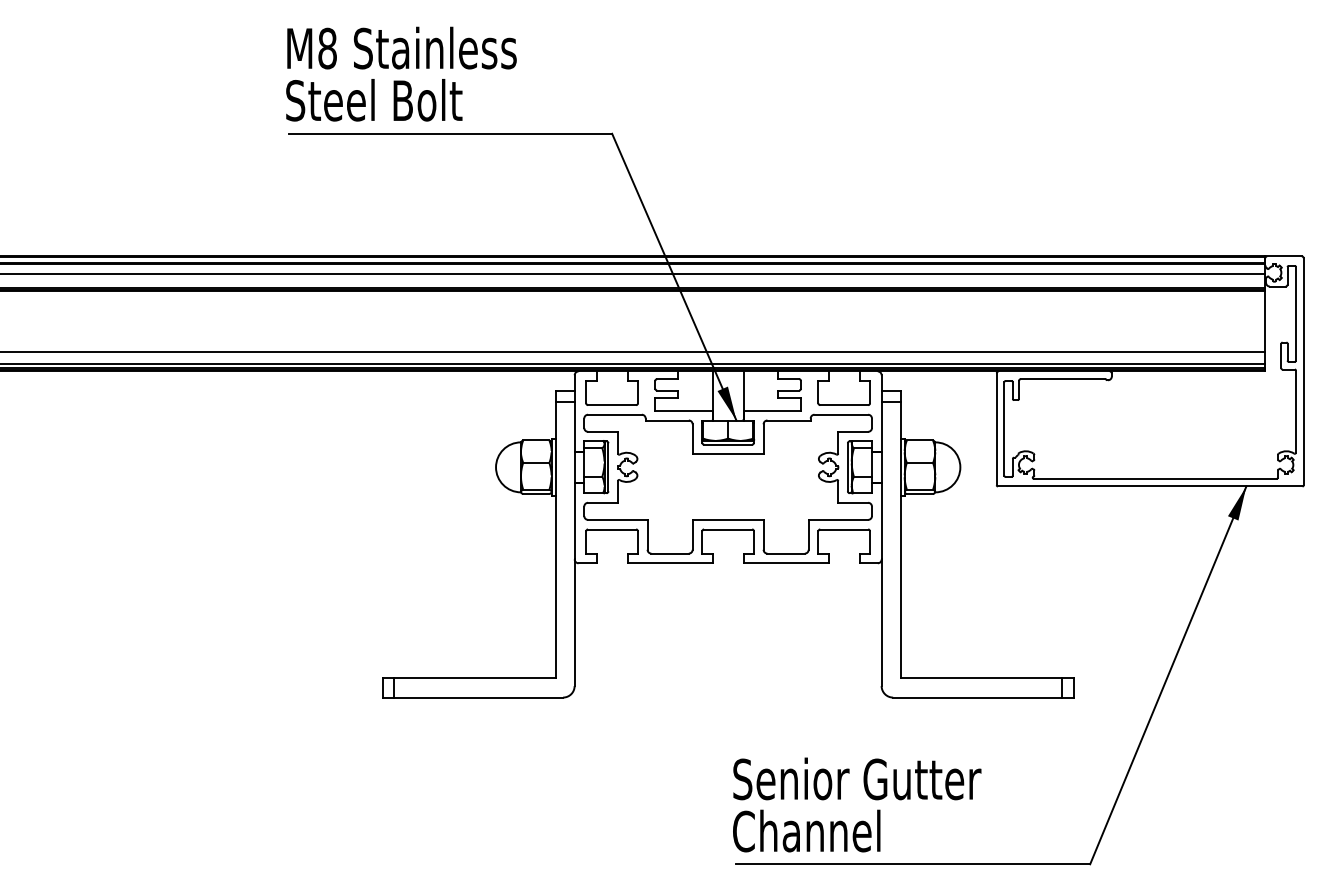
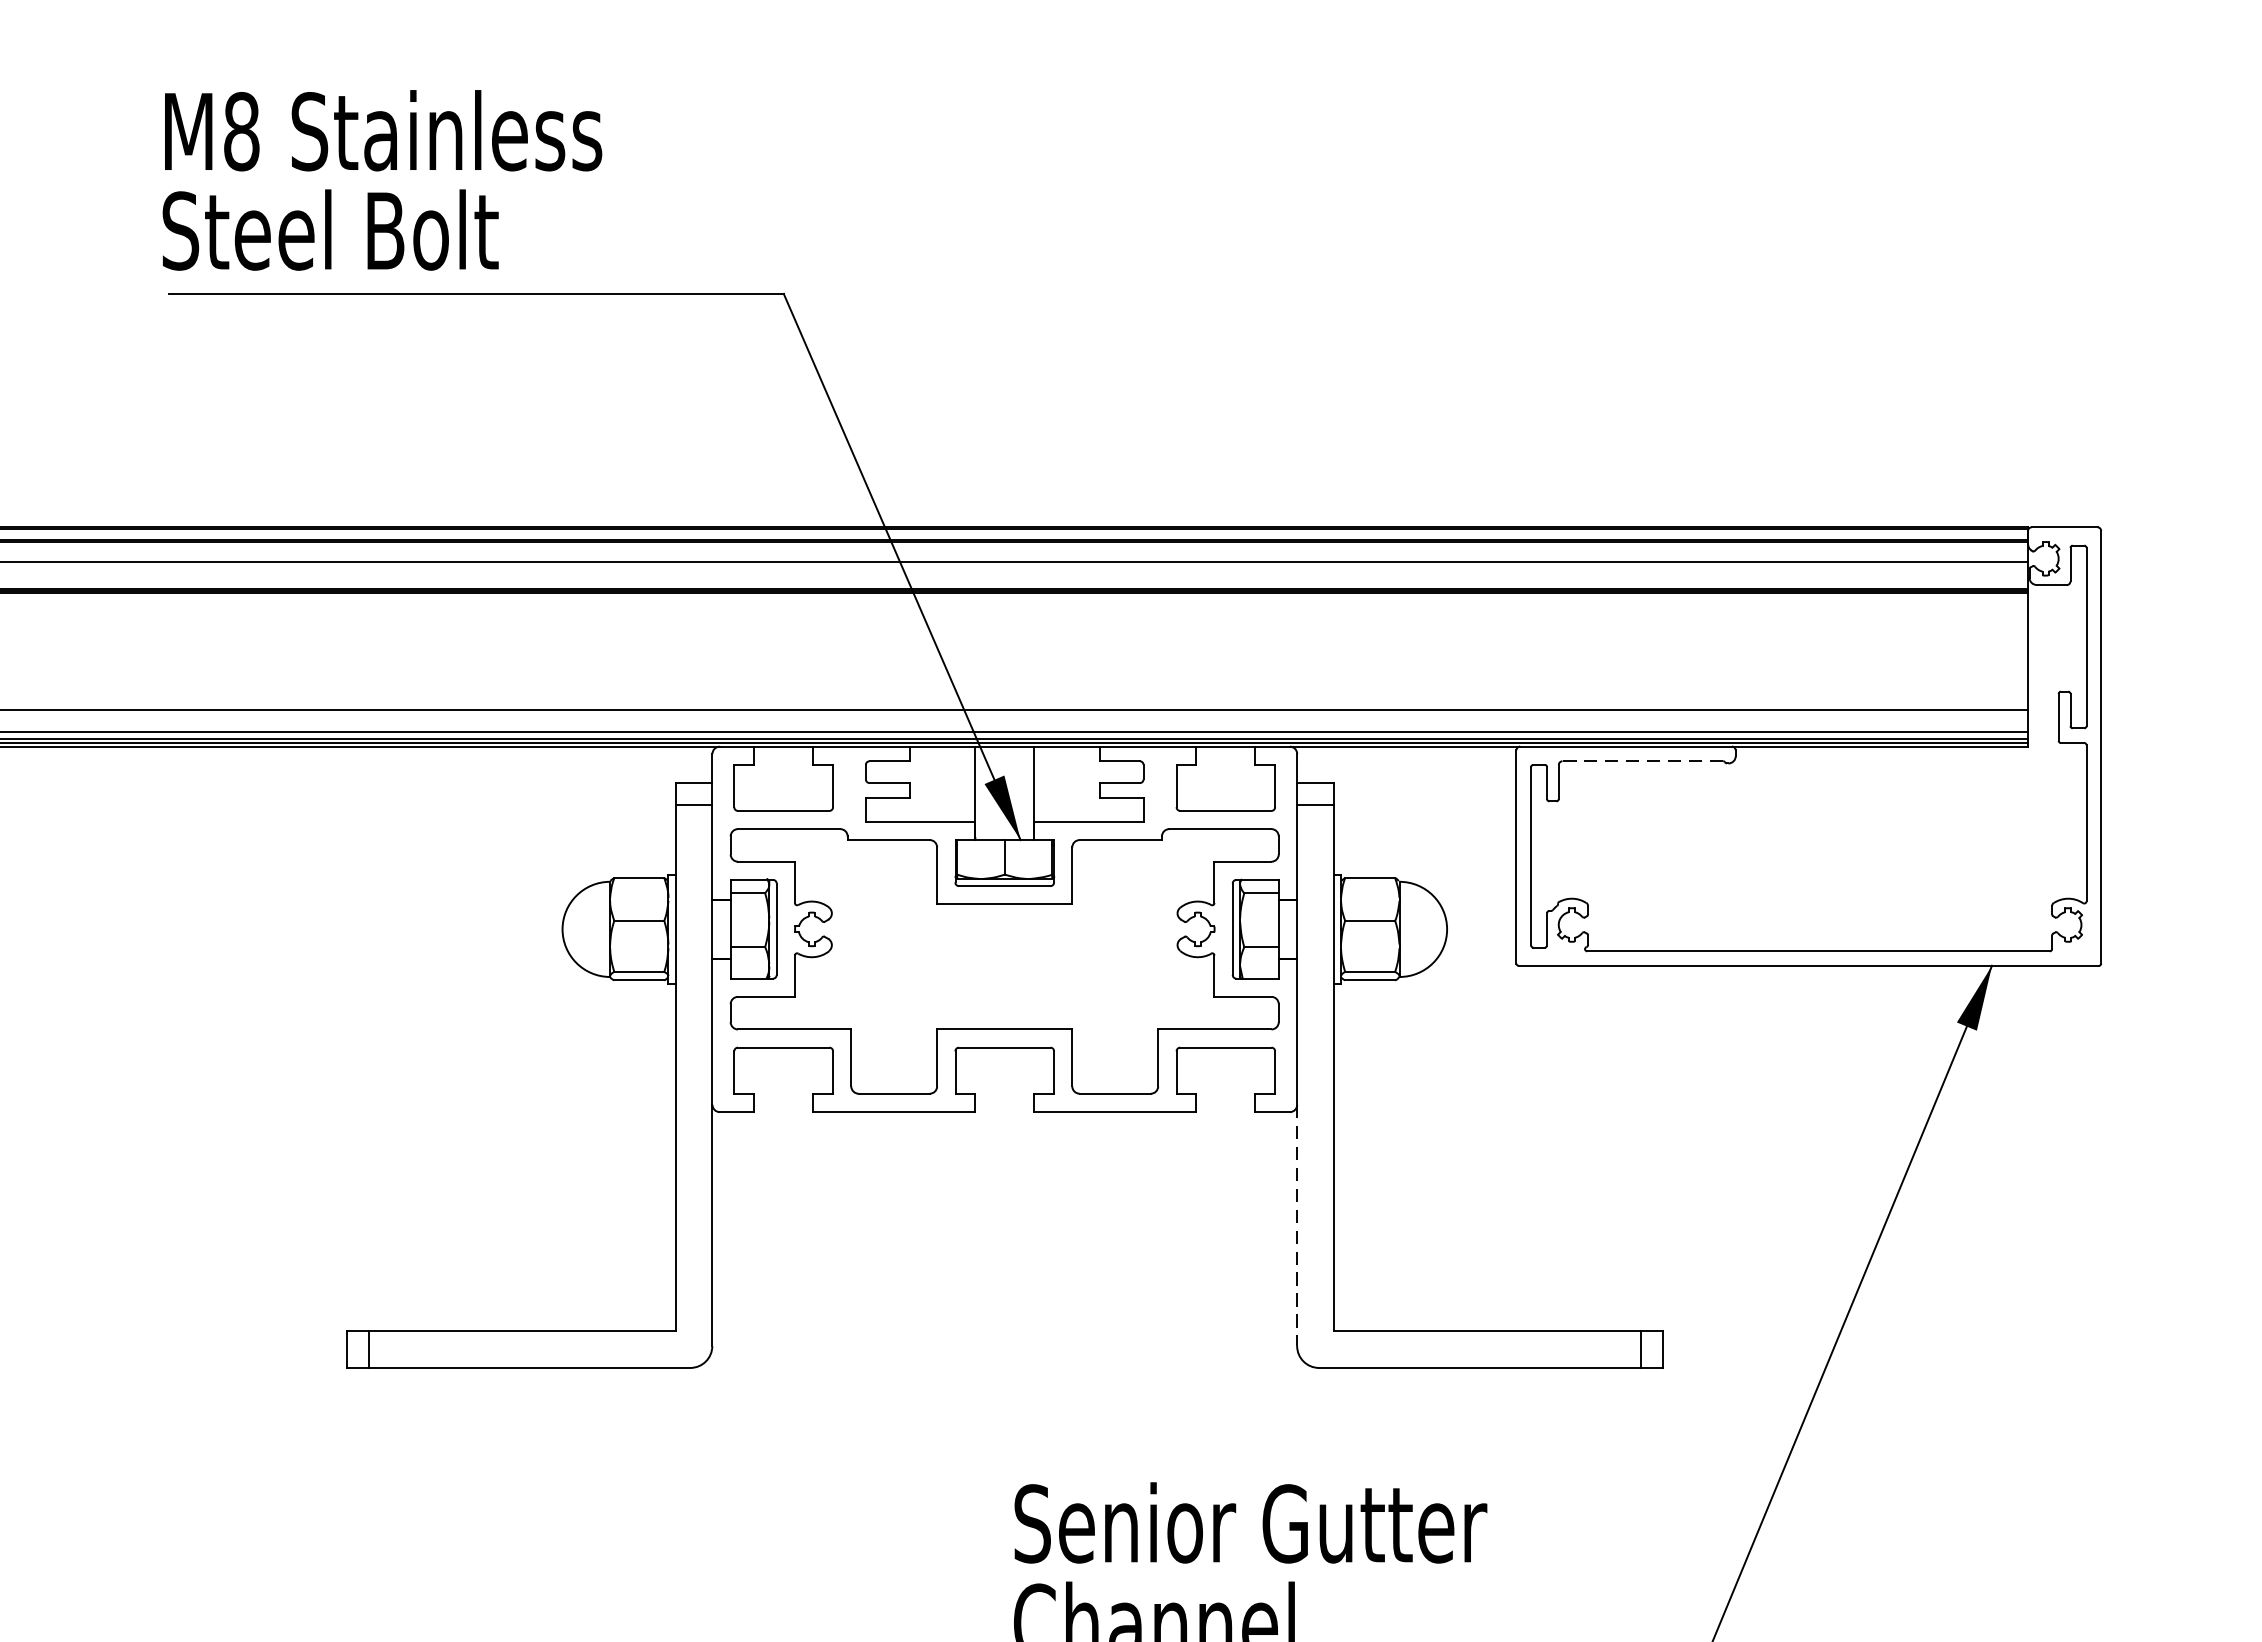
line: (1062, 379) -> (1641, 762), solid -> dashed
line: (881, 623) -> (1296, 1226), solid -> dashed

